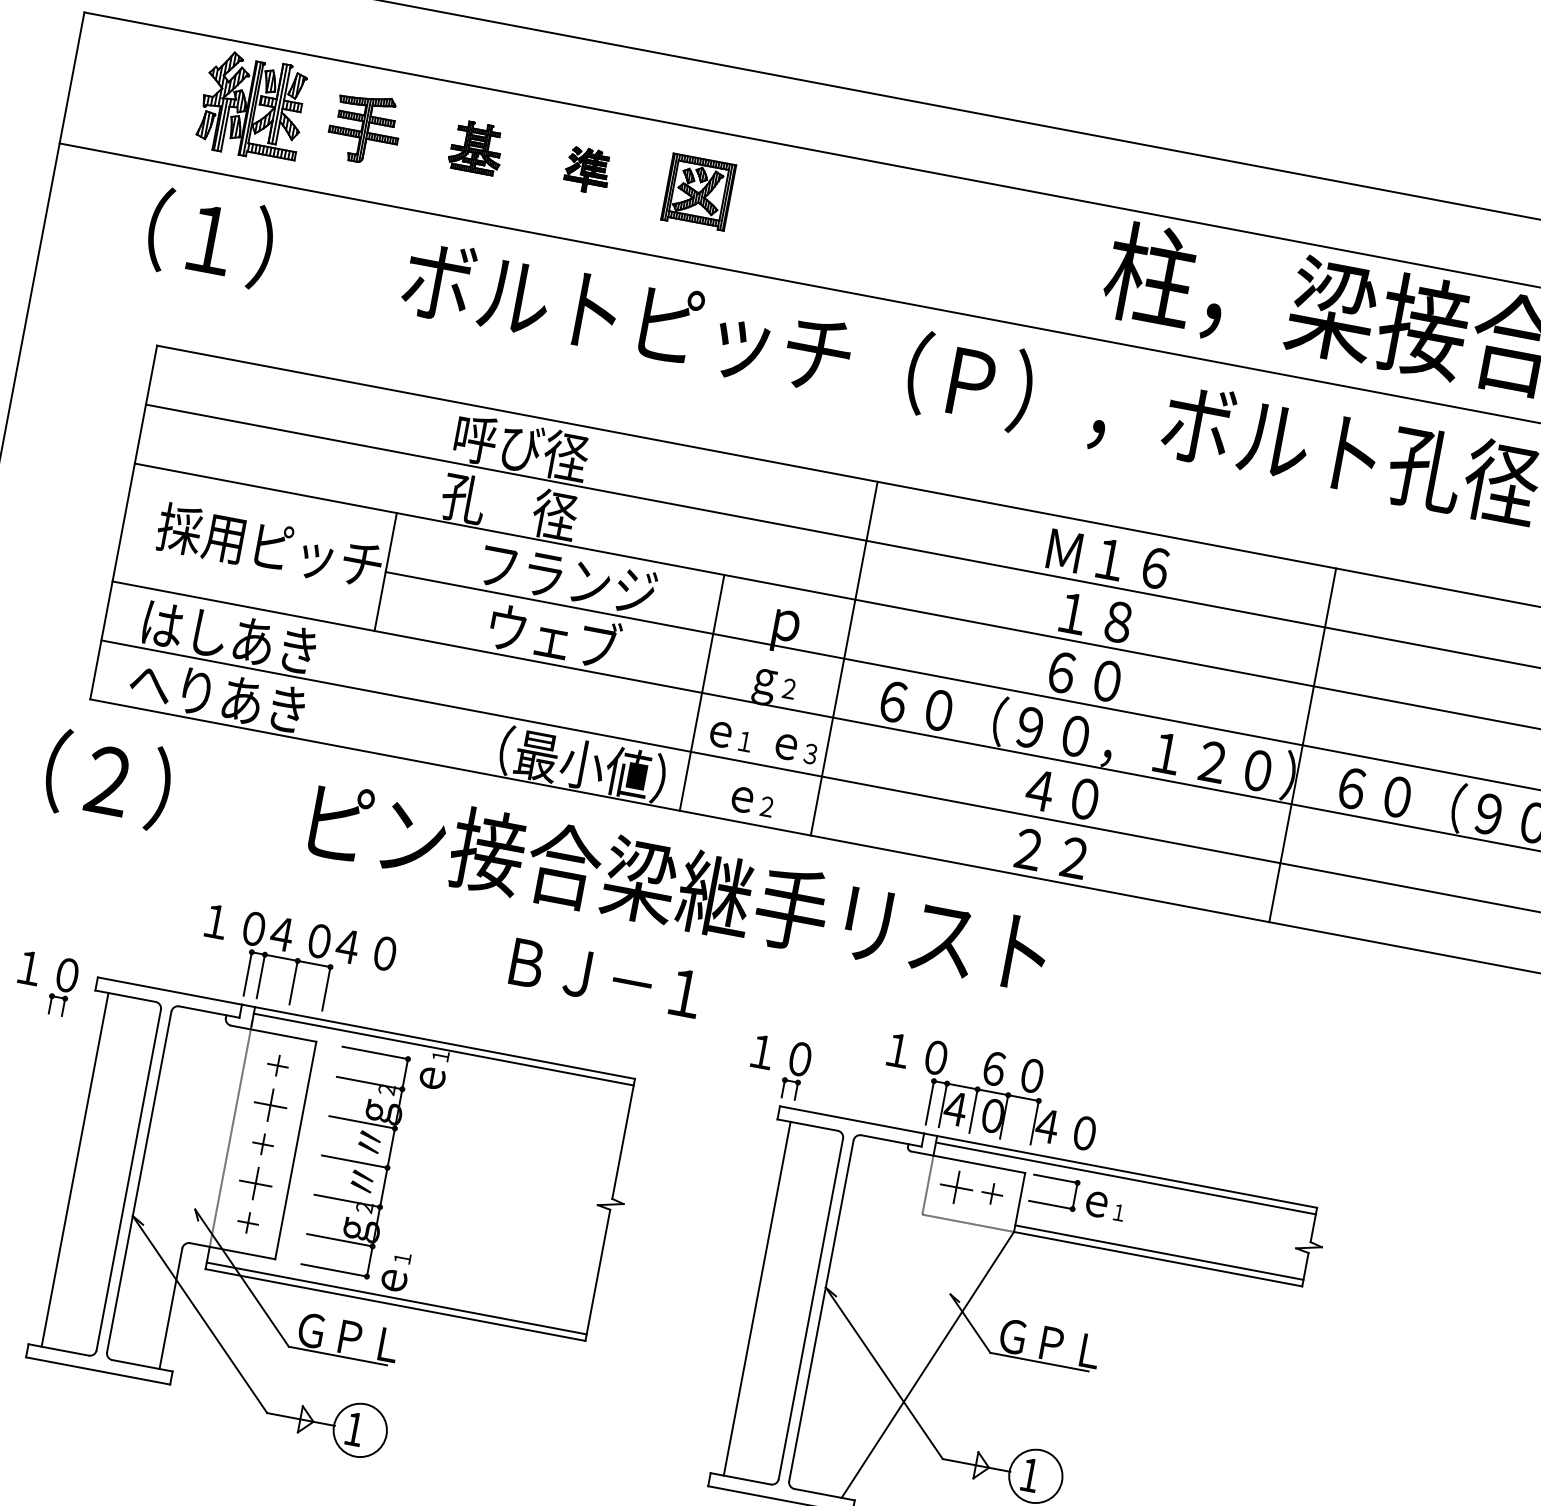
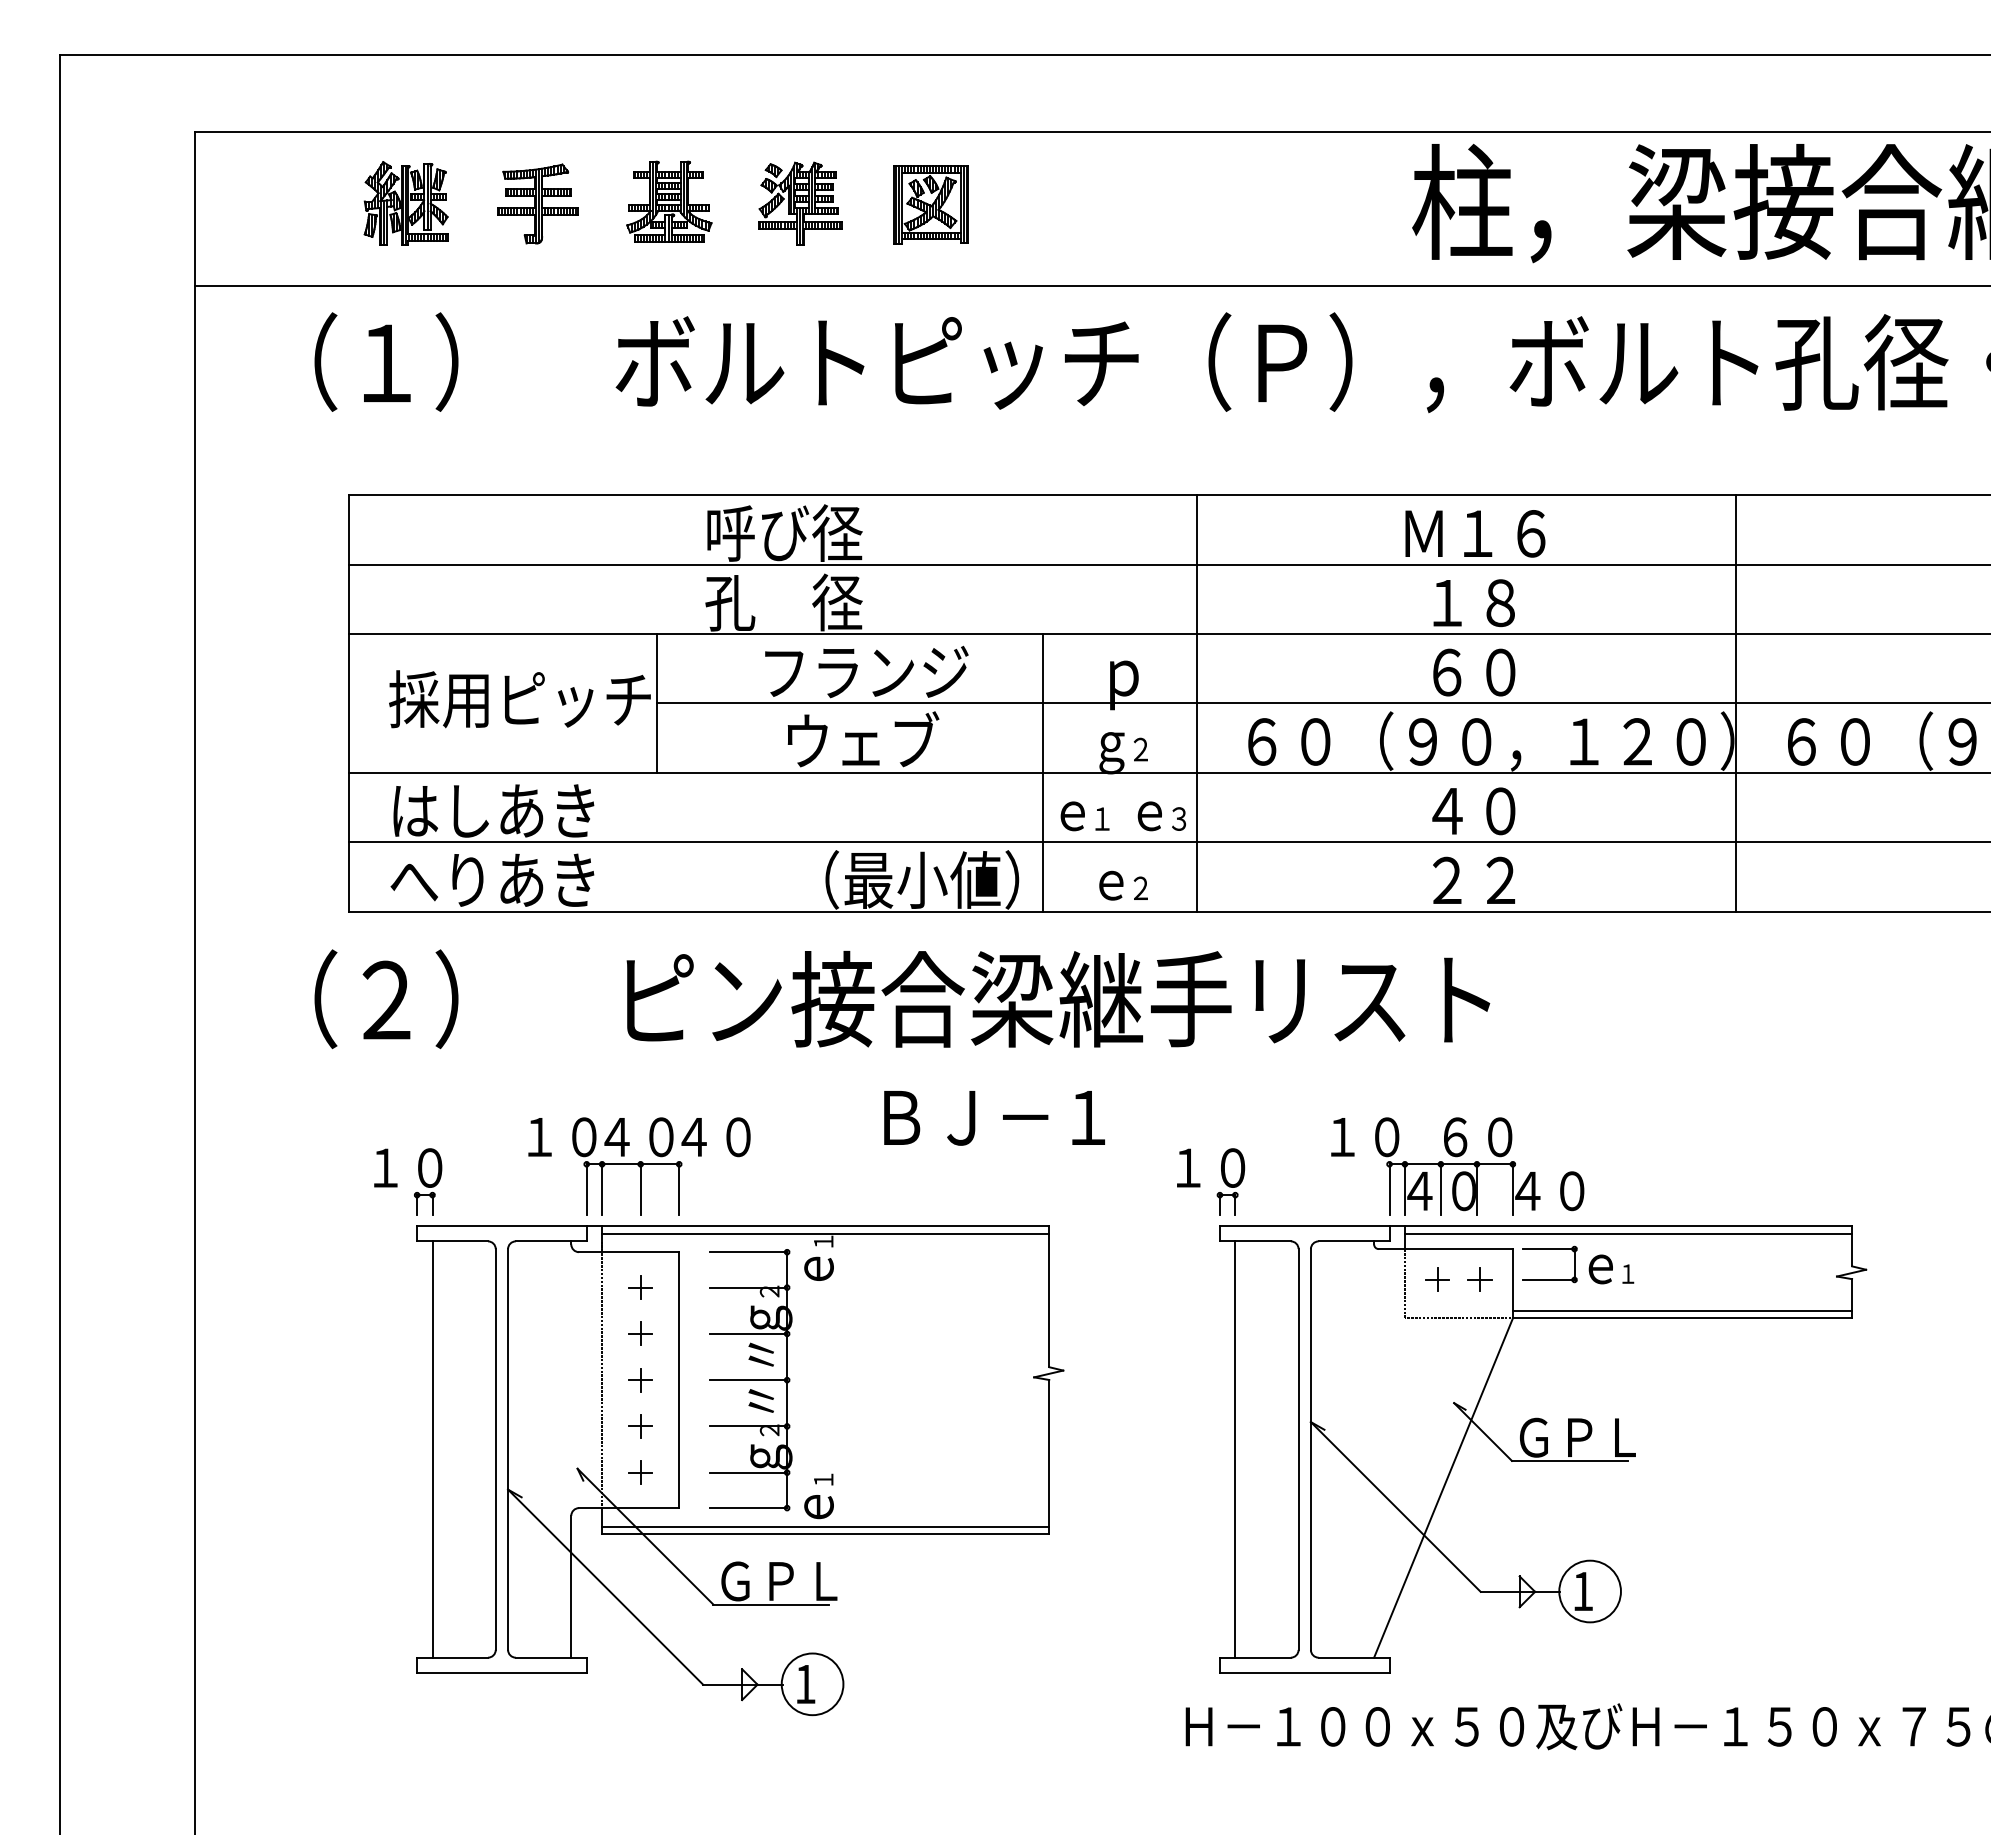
part: (252, 106) -> (405, 203), size x0.71
part: (476, 147) -> (669, 201), size x1.43
part: (587, 170) -> (800, 203), size x1.67
part: (56, 983) -> (419, 1179), moved
part: (270, 1104) -> (640, 1333), size x0.62
part: (255, 1183) -> (640, 1426), size x0.62
part: (956, 1186) -> (1437, 1279), size x0.62

